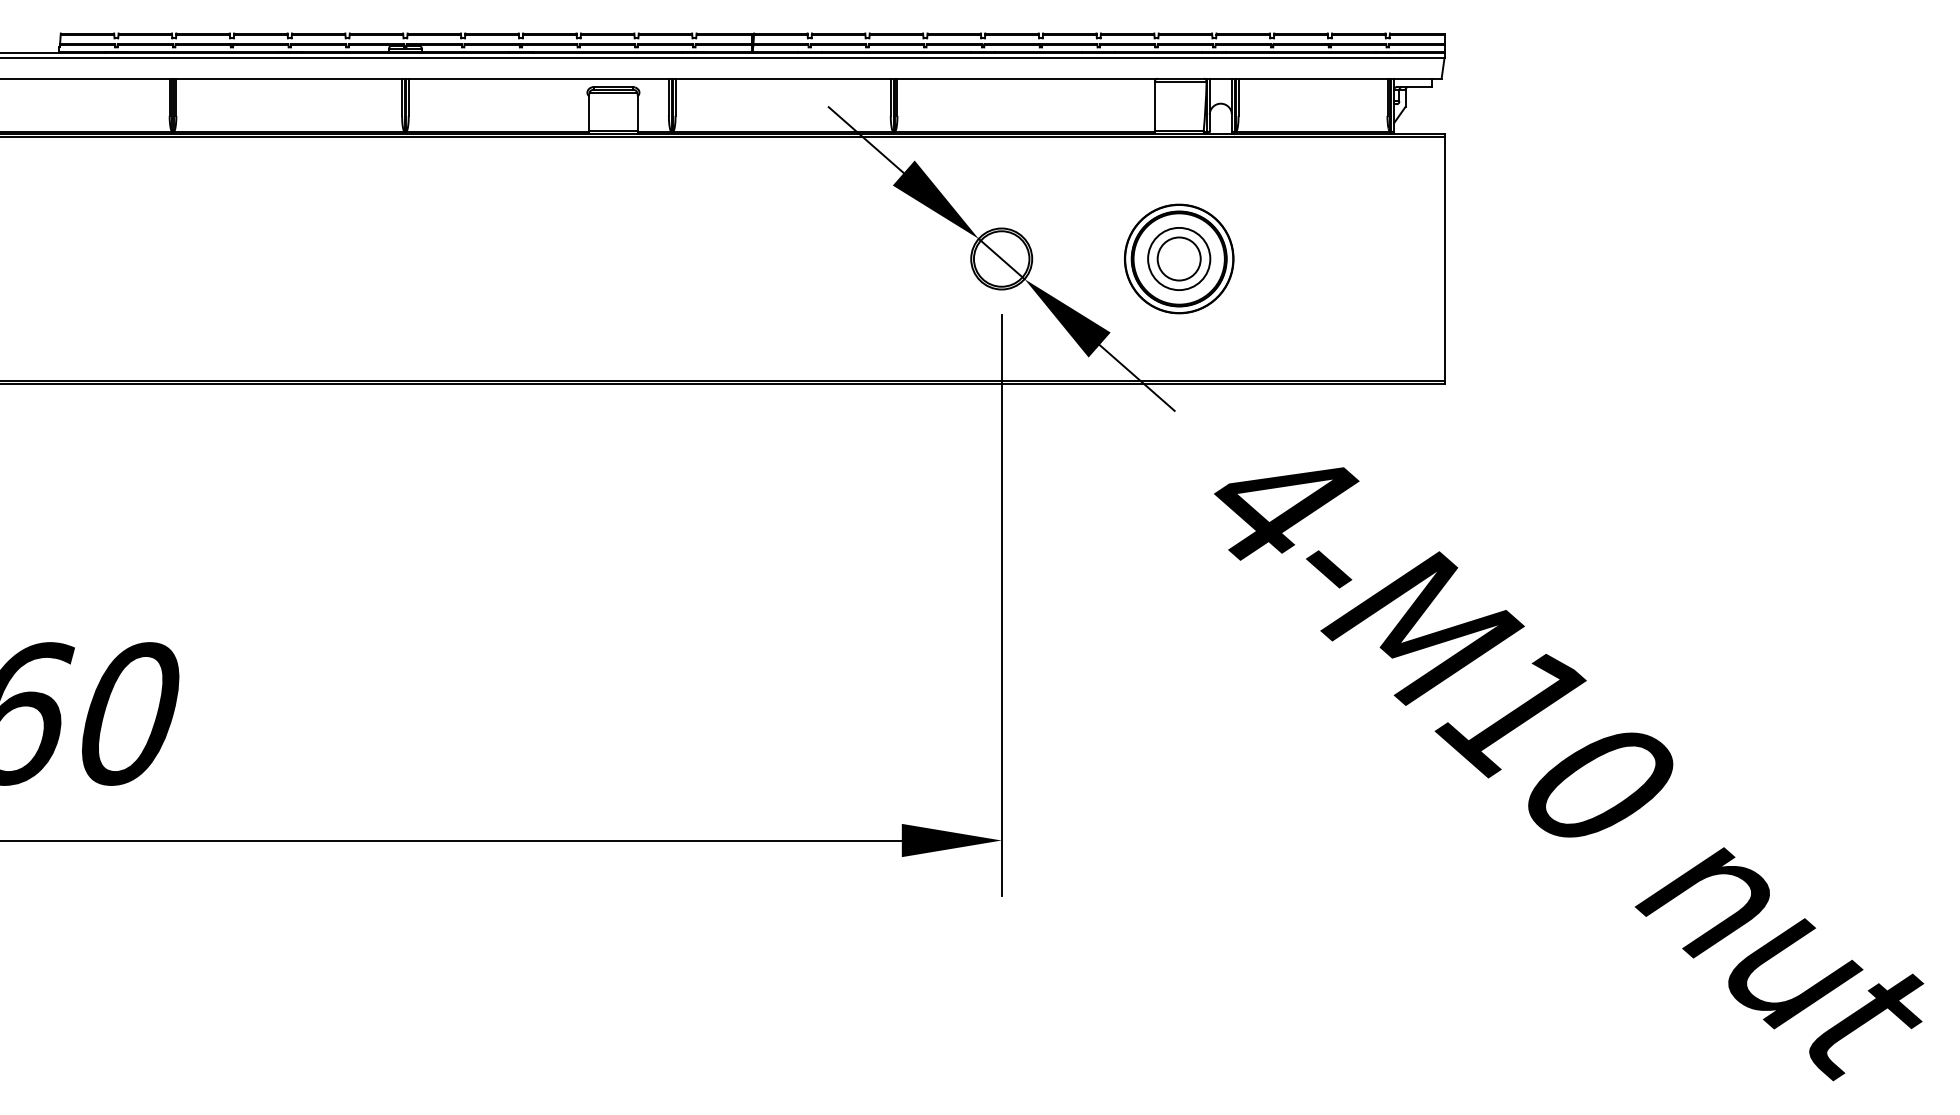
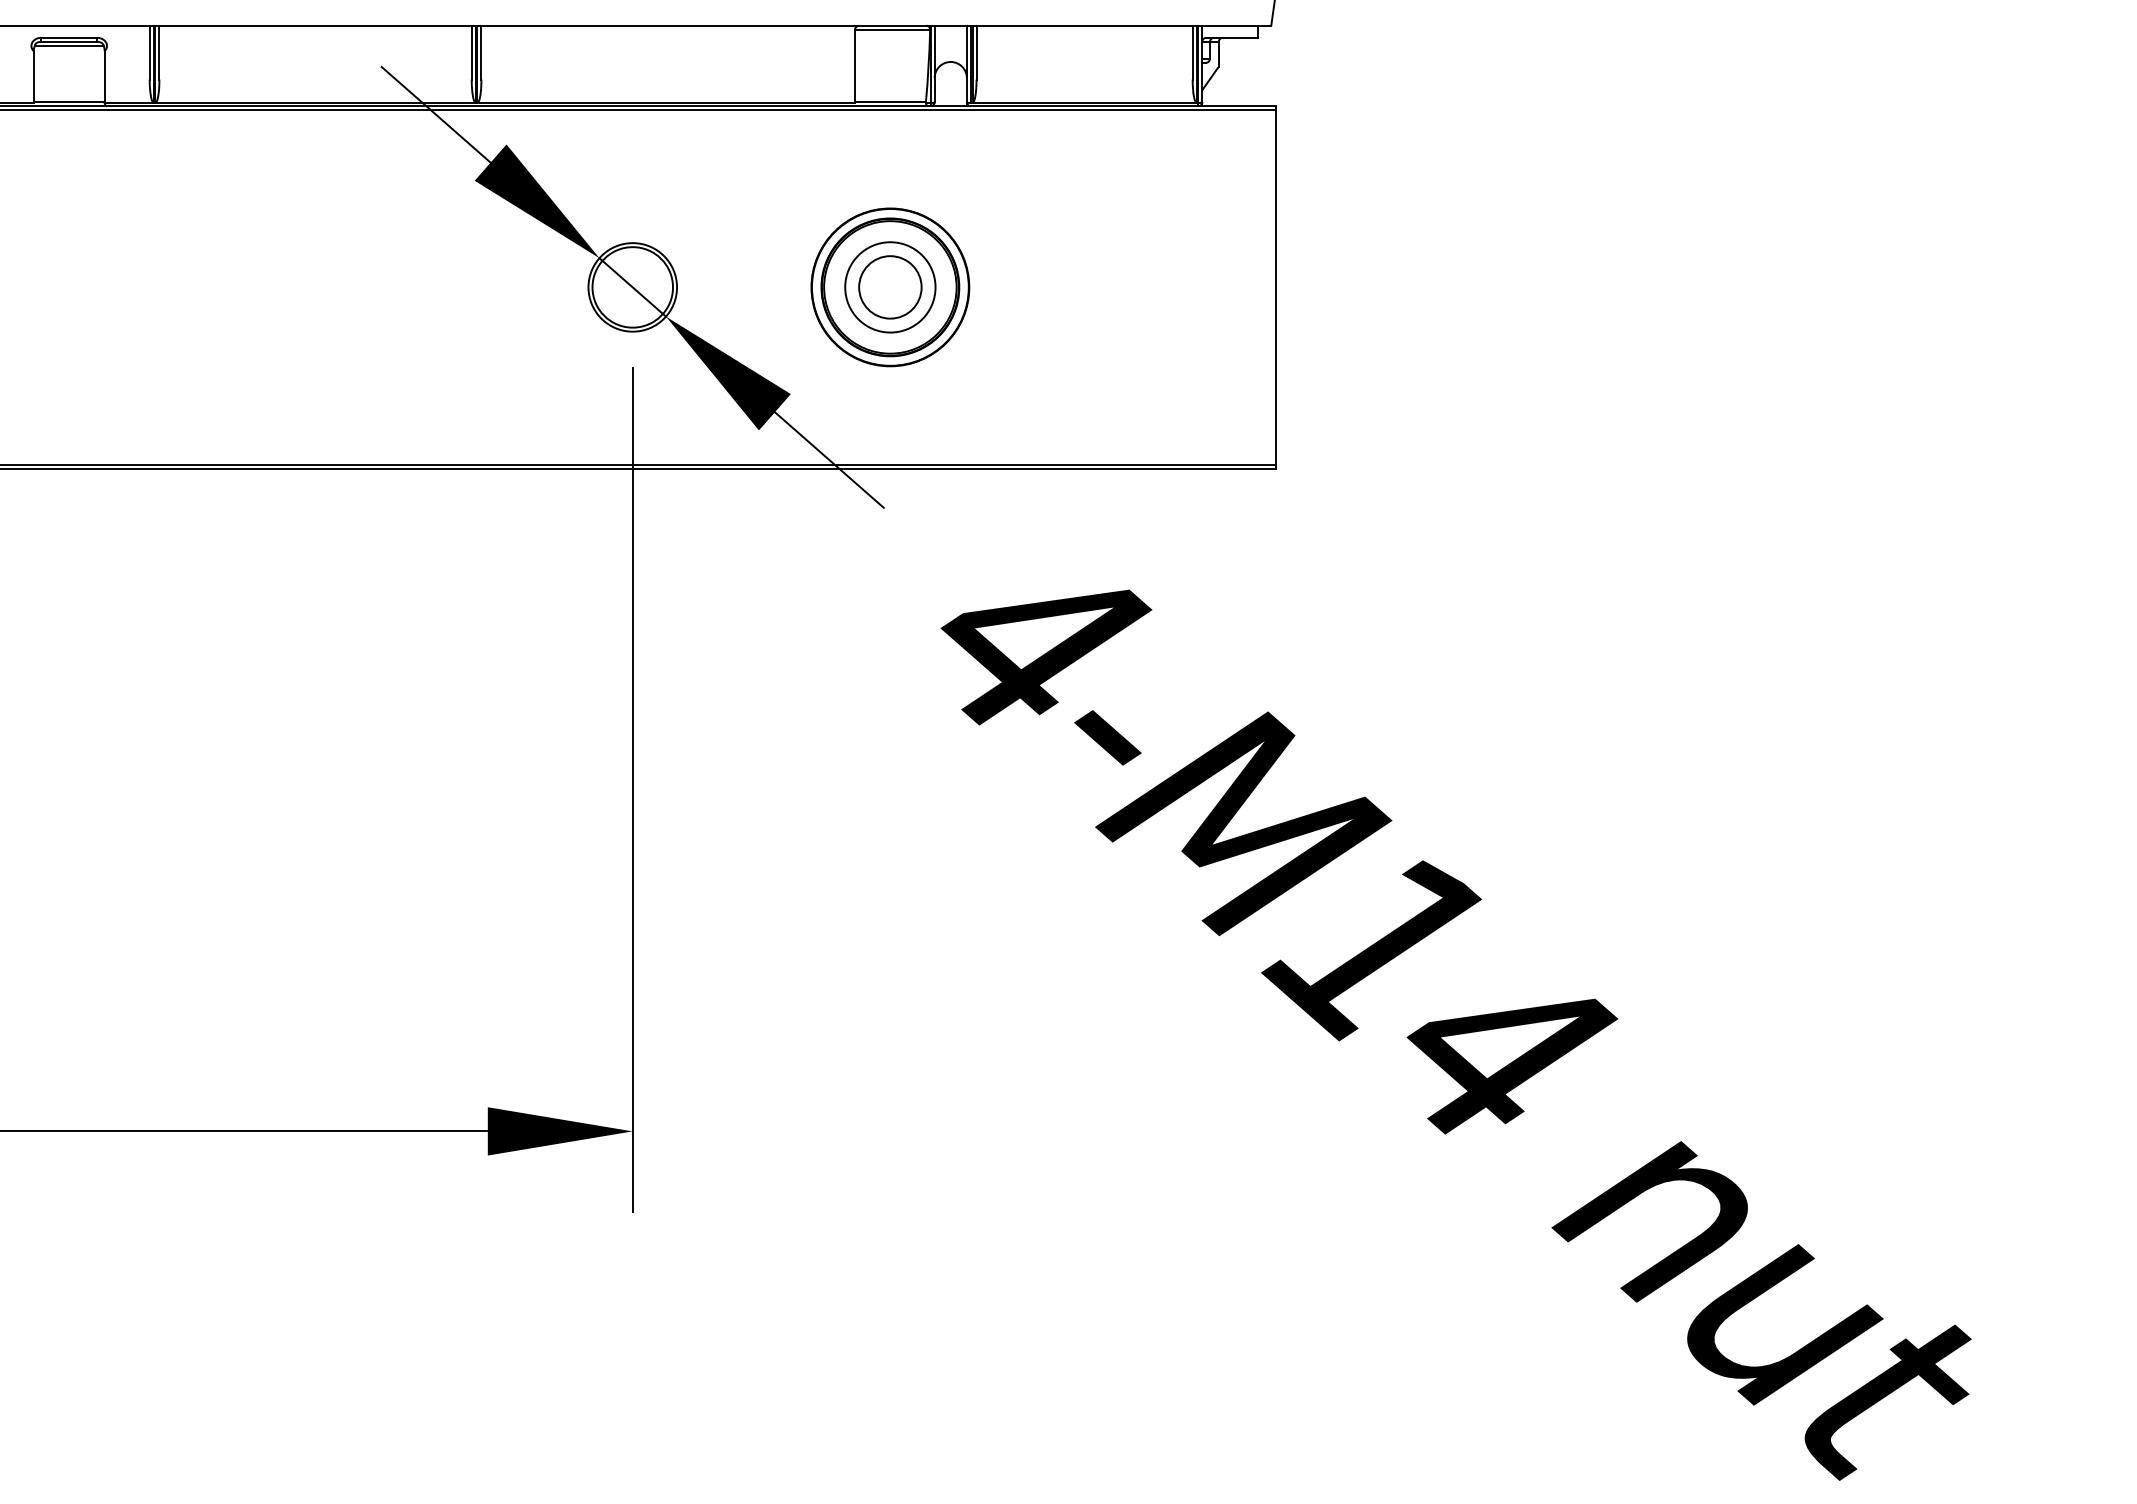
text: (1604, 787) -> (1507, 1054), 4-M10 -> 4-M14

